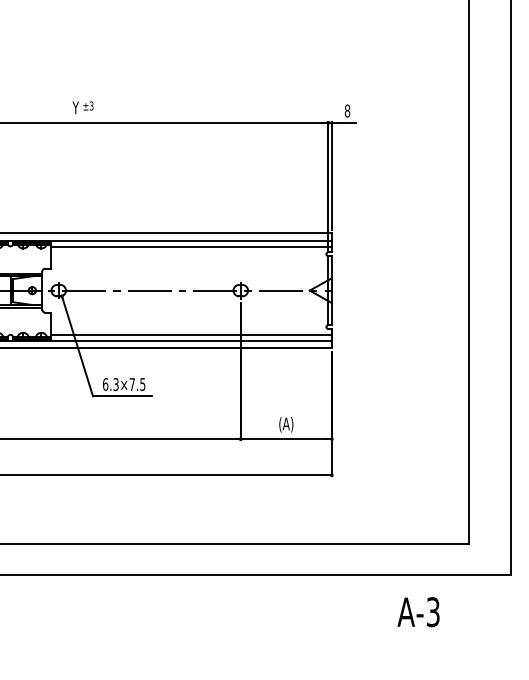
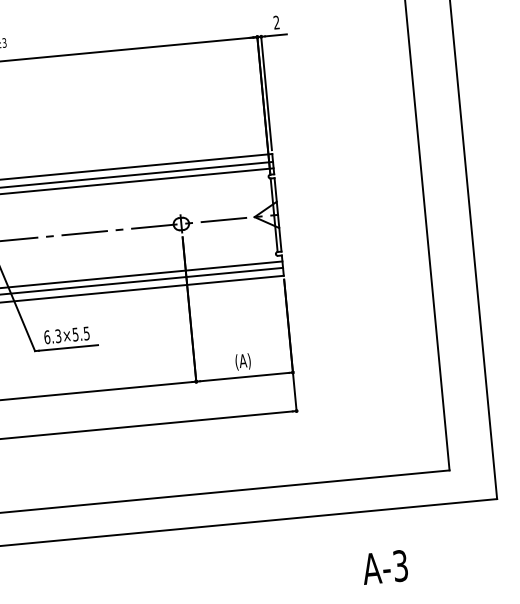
text: (347, 110) -> (276, 22), 8 -> 2
text: (131, 384) -> (74, 334), 6.3×7.5 -> 6.3×5.5
text: (418, 612) -> (384, 567), moved

